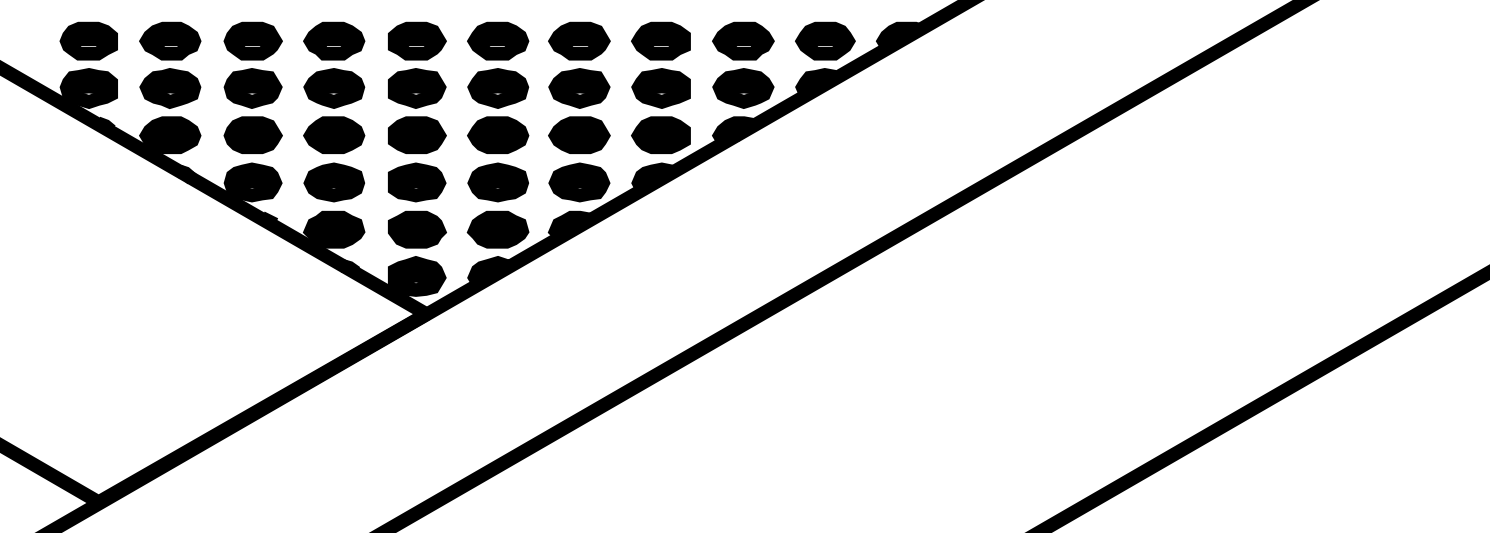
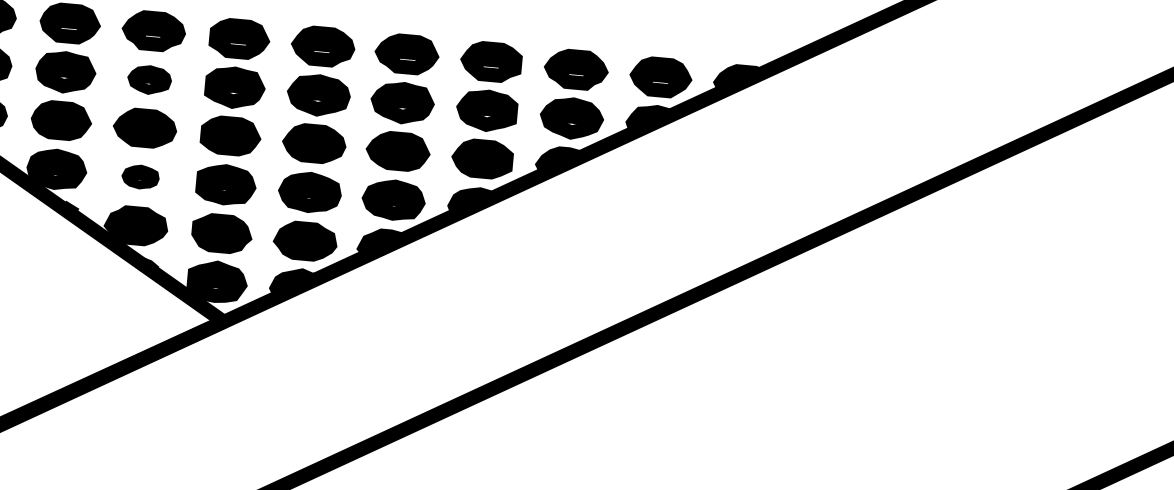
part: (334, 88) -> (149, 80), size x0.7
part: (333, 182) -> (139, 177), size x0.6

